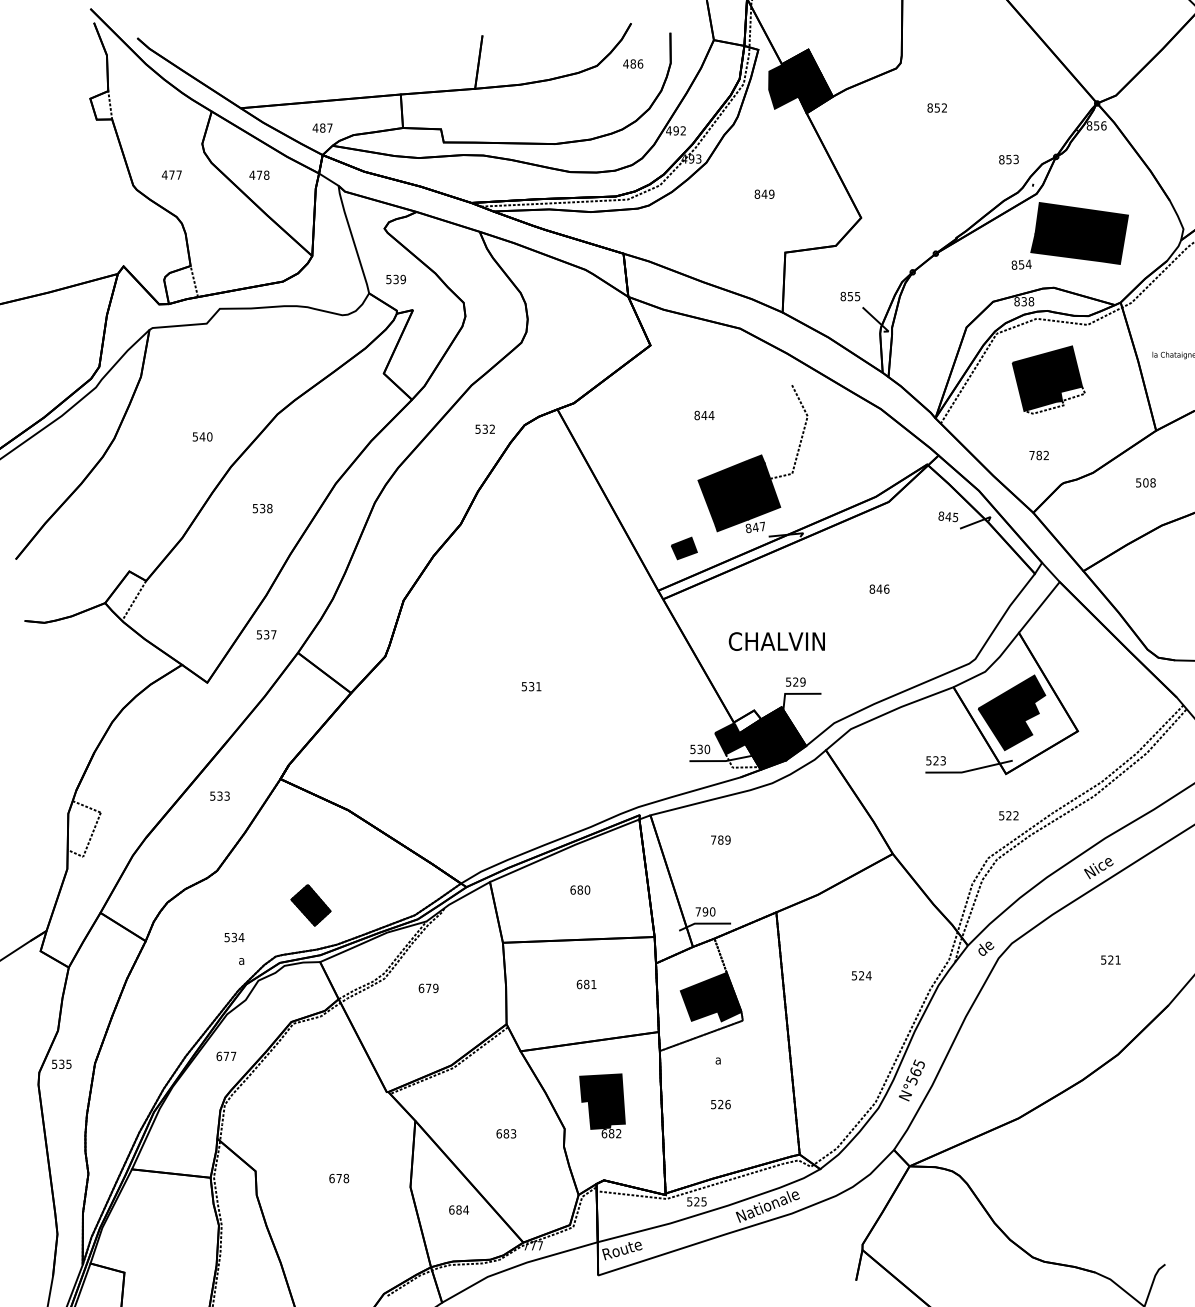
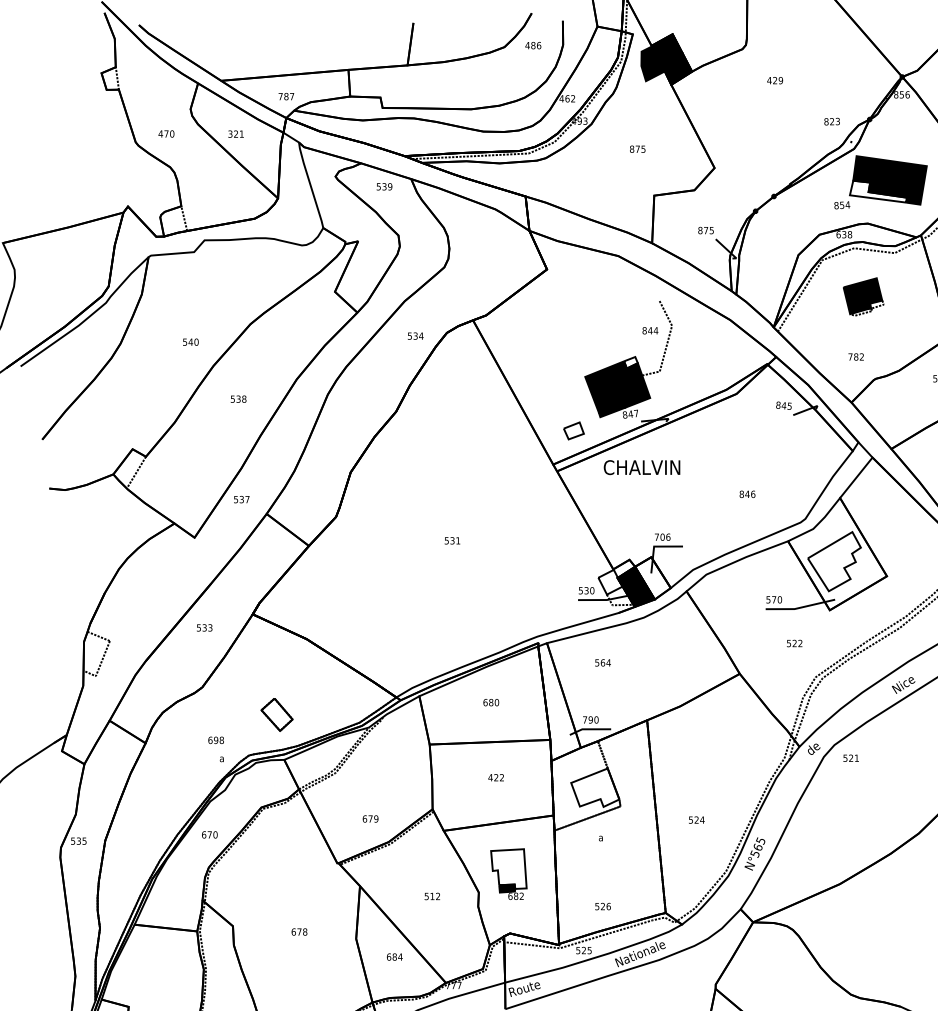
text: (937, 107) -> (775, 80), 852 -> 429
text: (315, 127) -> (280, 96), 487 -> 787
text: (675, 130) -> (566, 98), 492 -> 462
text: (1008, 159) -> (831, 121), 853 -> 823
text: (178, 174) -> (171, 133), 477 -> 470
text: (259, 174) -> (236, 133), 478 -> 321
text: (767, 193) -> (640, 148), 849 -> 875
fill: (1067, 247) -> (878, 191), removed
text: (395, 279) -> (384, 186), moved
text: (850, 296) -> (706, 230), 855 -> 875
text: (1016, 301) -> (838, 234), 838 -> 638
part: (1048, 379) -> (863, 296), size x0.7
text: (704, 415) -> (650, 330), moved
text: (492, 428) -> (421, 335), 532 -> 534
fill: (755, 462) -> (630, 362), removed
fill: (683, 548) -> (573, 430), removed
text: (879, 588) -> (747, 493), moved
text: (776, 641) -> (641, 467), moved
text: (795, 681) -> (662, 536), 529 -> 706
fill: (1011, 712) -> (834, 561), removed
fill: (783, 733) -> (652, 578), removed
fill: (730, 738) -> (610, 582), removed
text: (939, 760) -> (776, 599), 523 -> 570
text: (1008, 815) -> (794, 643), moved
text: (720, 839) -> (602, 662), 789 -> 564
fill: (310, 904) -> (276, 714), removed
text: (234, 937) -> (216, 740), 534 -> 698
text: (1110, 959) -> (850, 757), moved
text: (861, 975) -> (696, 819), moved
text: (586, 984) -> (496, 777), 681 -> 422
text: (428, 988) -> (370, 819), moved
fill: (710, 996) -> (594, 787), removed
text: (233, 1056) -> (215, 834), 677 -> 670
fill: (602, 1099) -> (508, 869), removed
text: (720, 1104) -> (602, 906), moved
text: (506, 1133) -> (432, 896), 683 -> 512

